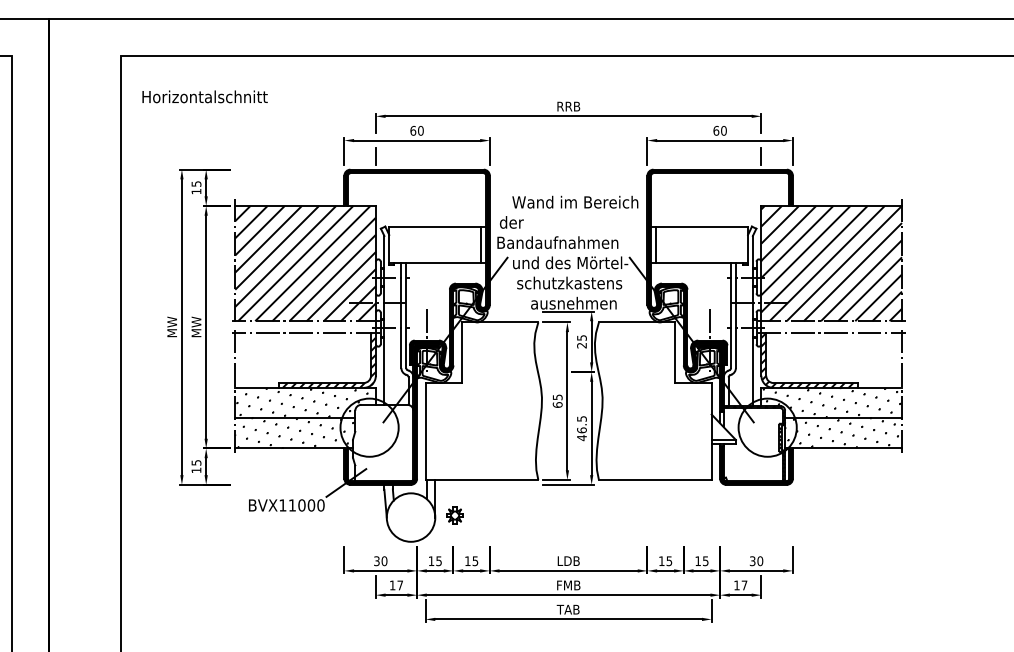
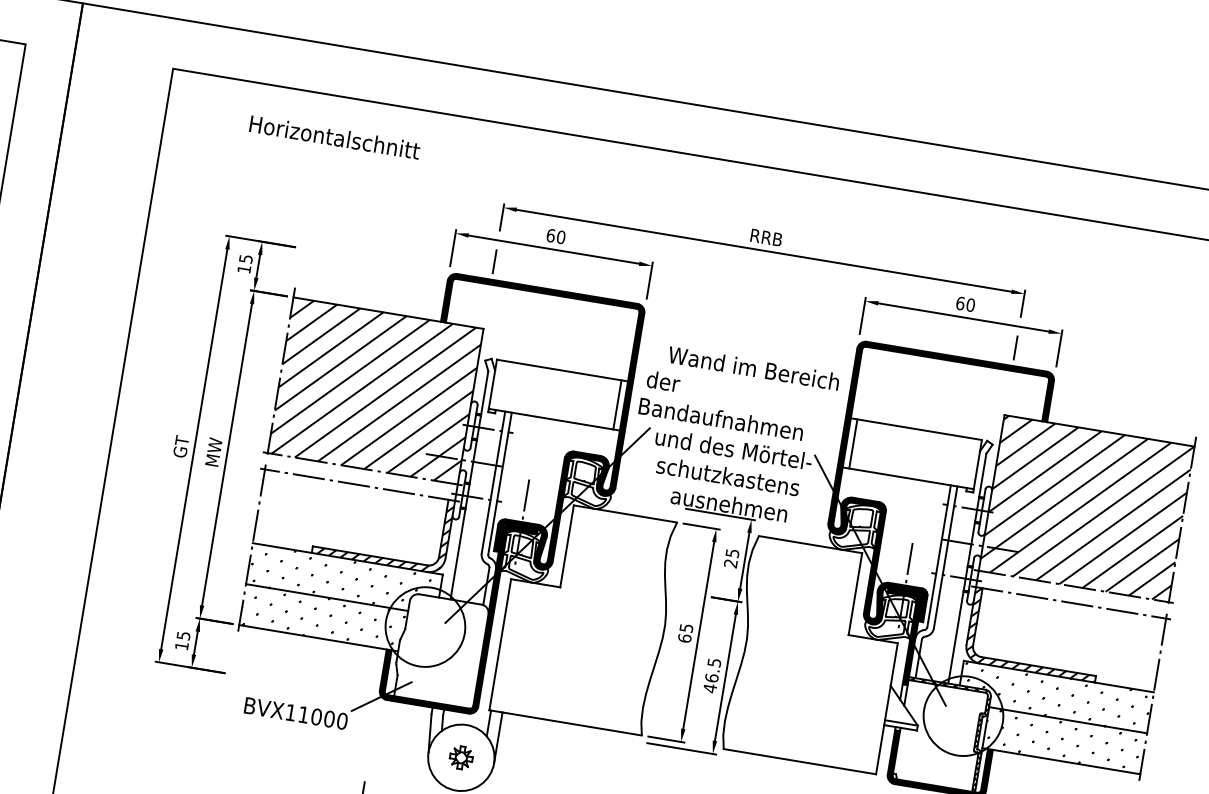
text: (204, 96) -> (334, 136), moved
text: (172, 326) -> (181, 446), MW -> GT
part: (454, 515) -> (460, 757), moved

